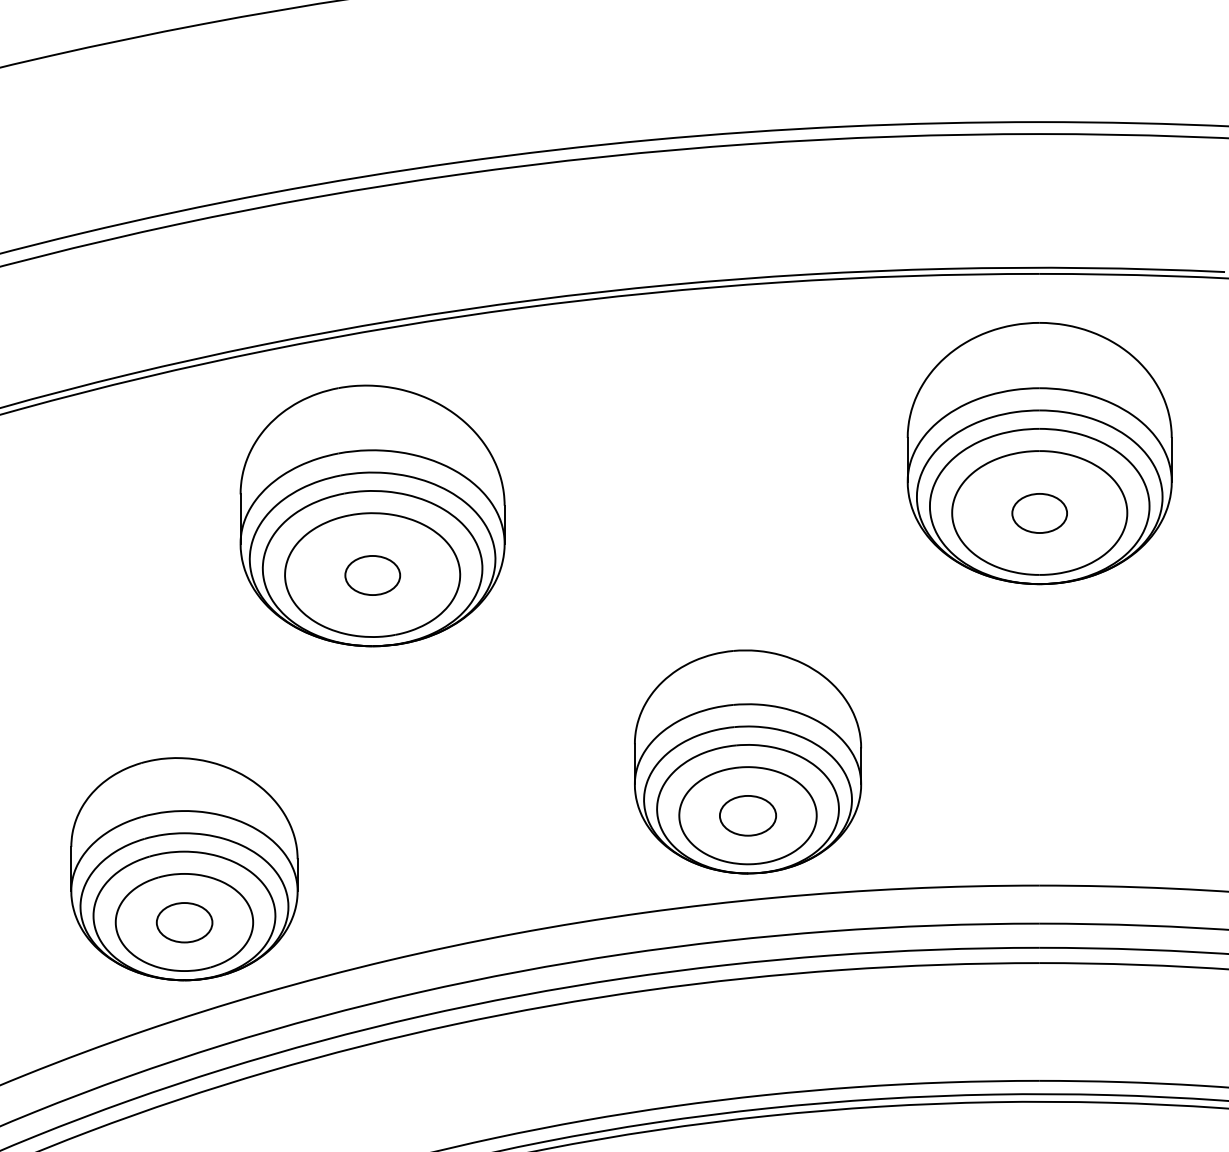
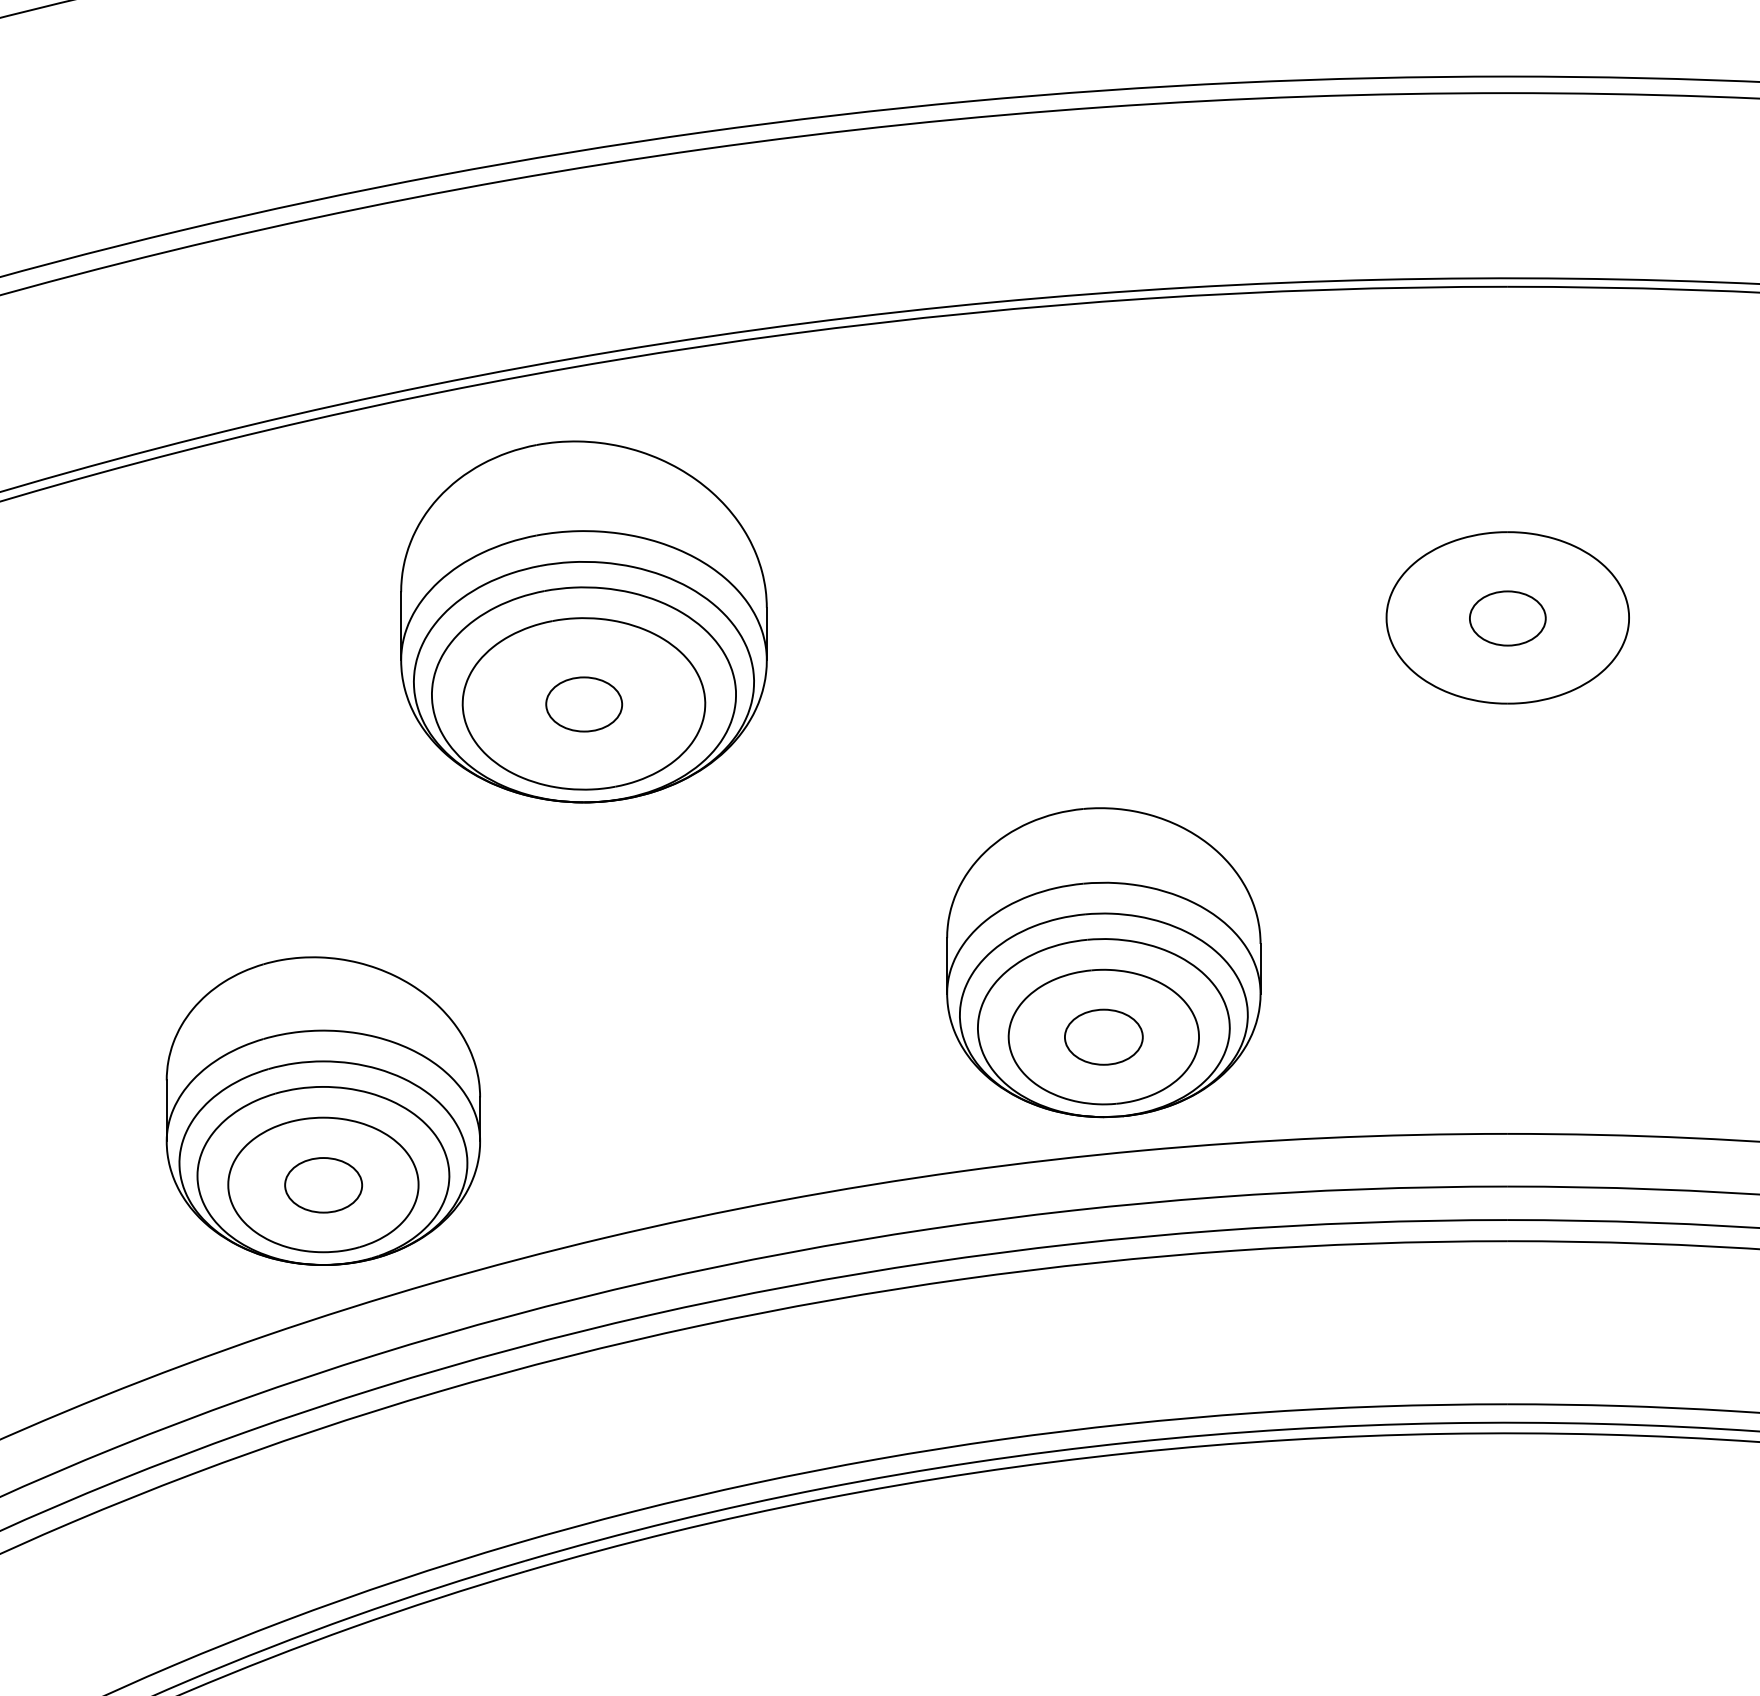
part: (1039, 453) -> (1507, 535), removed

